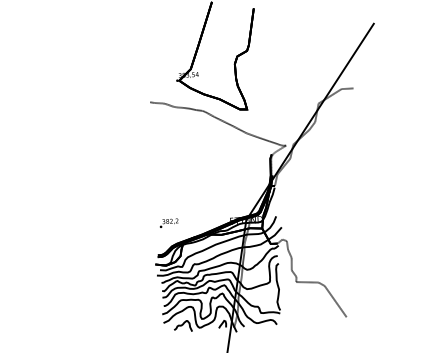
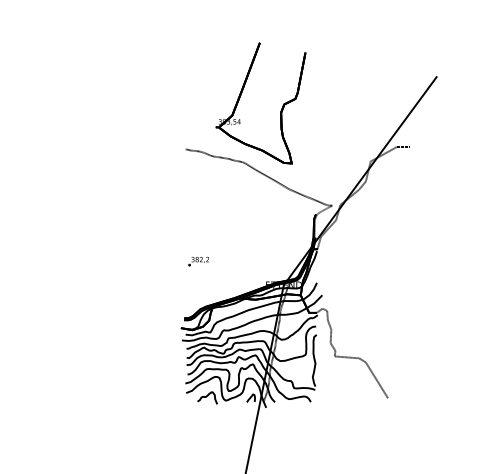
text: (168, 223) -> (198, 261), moved

